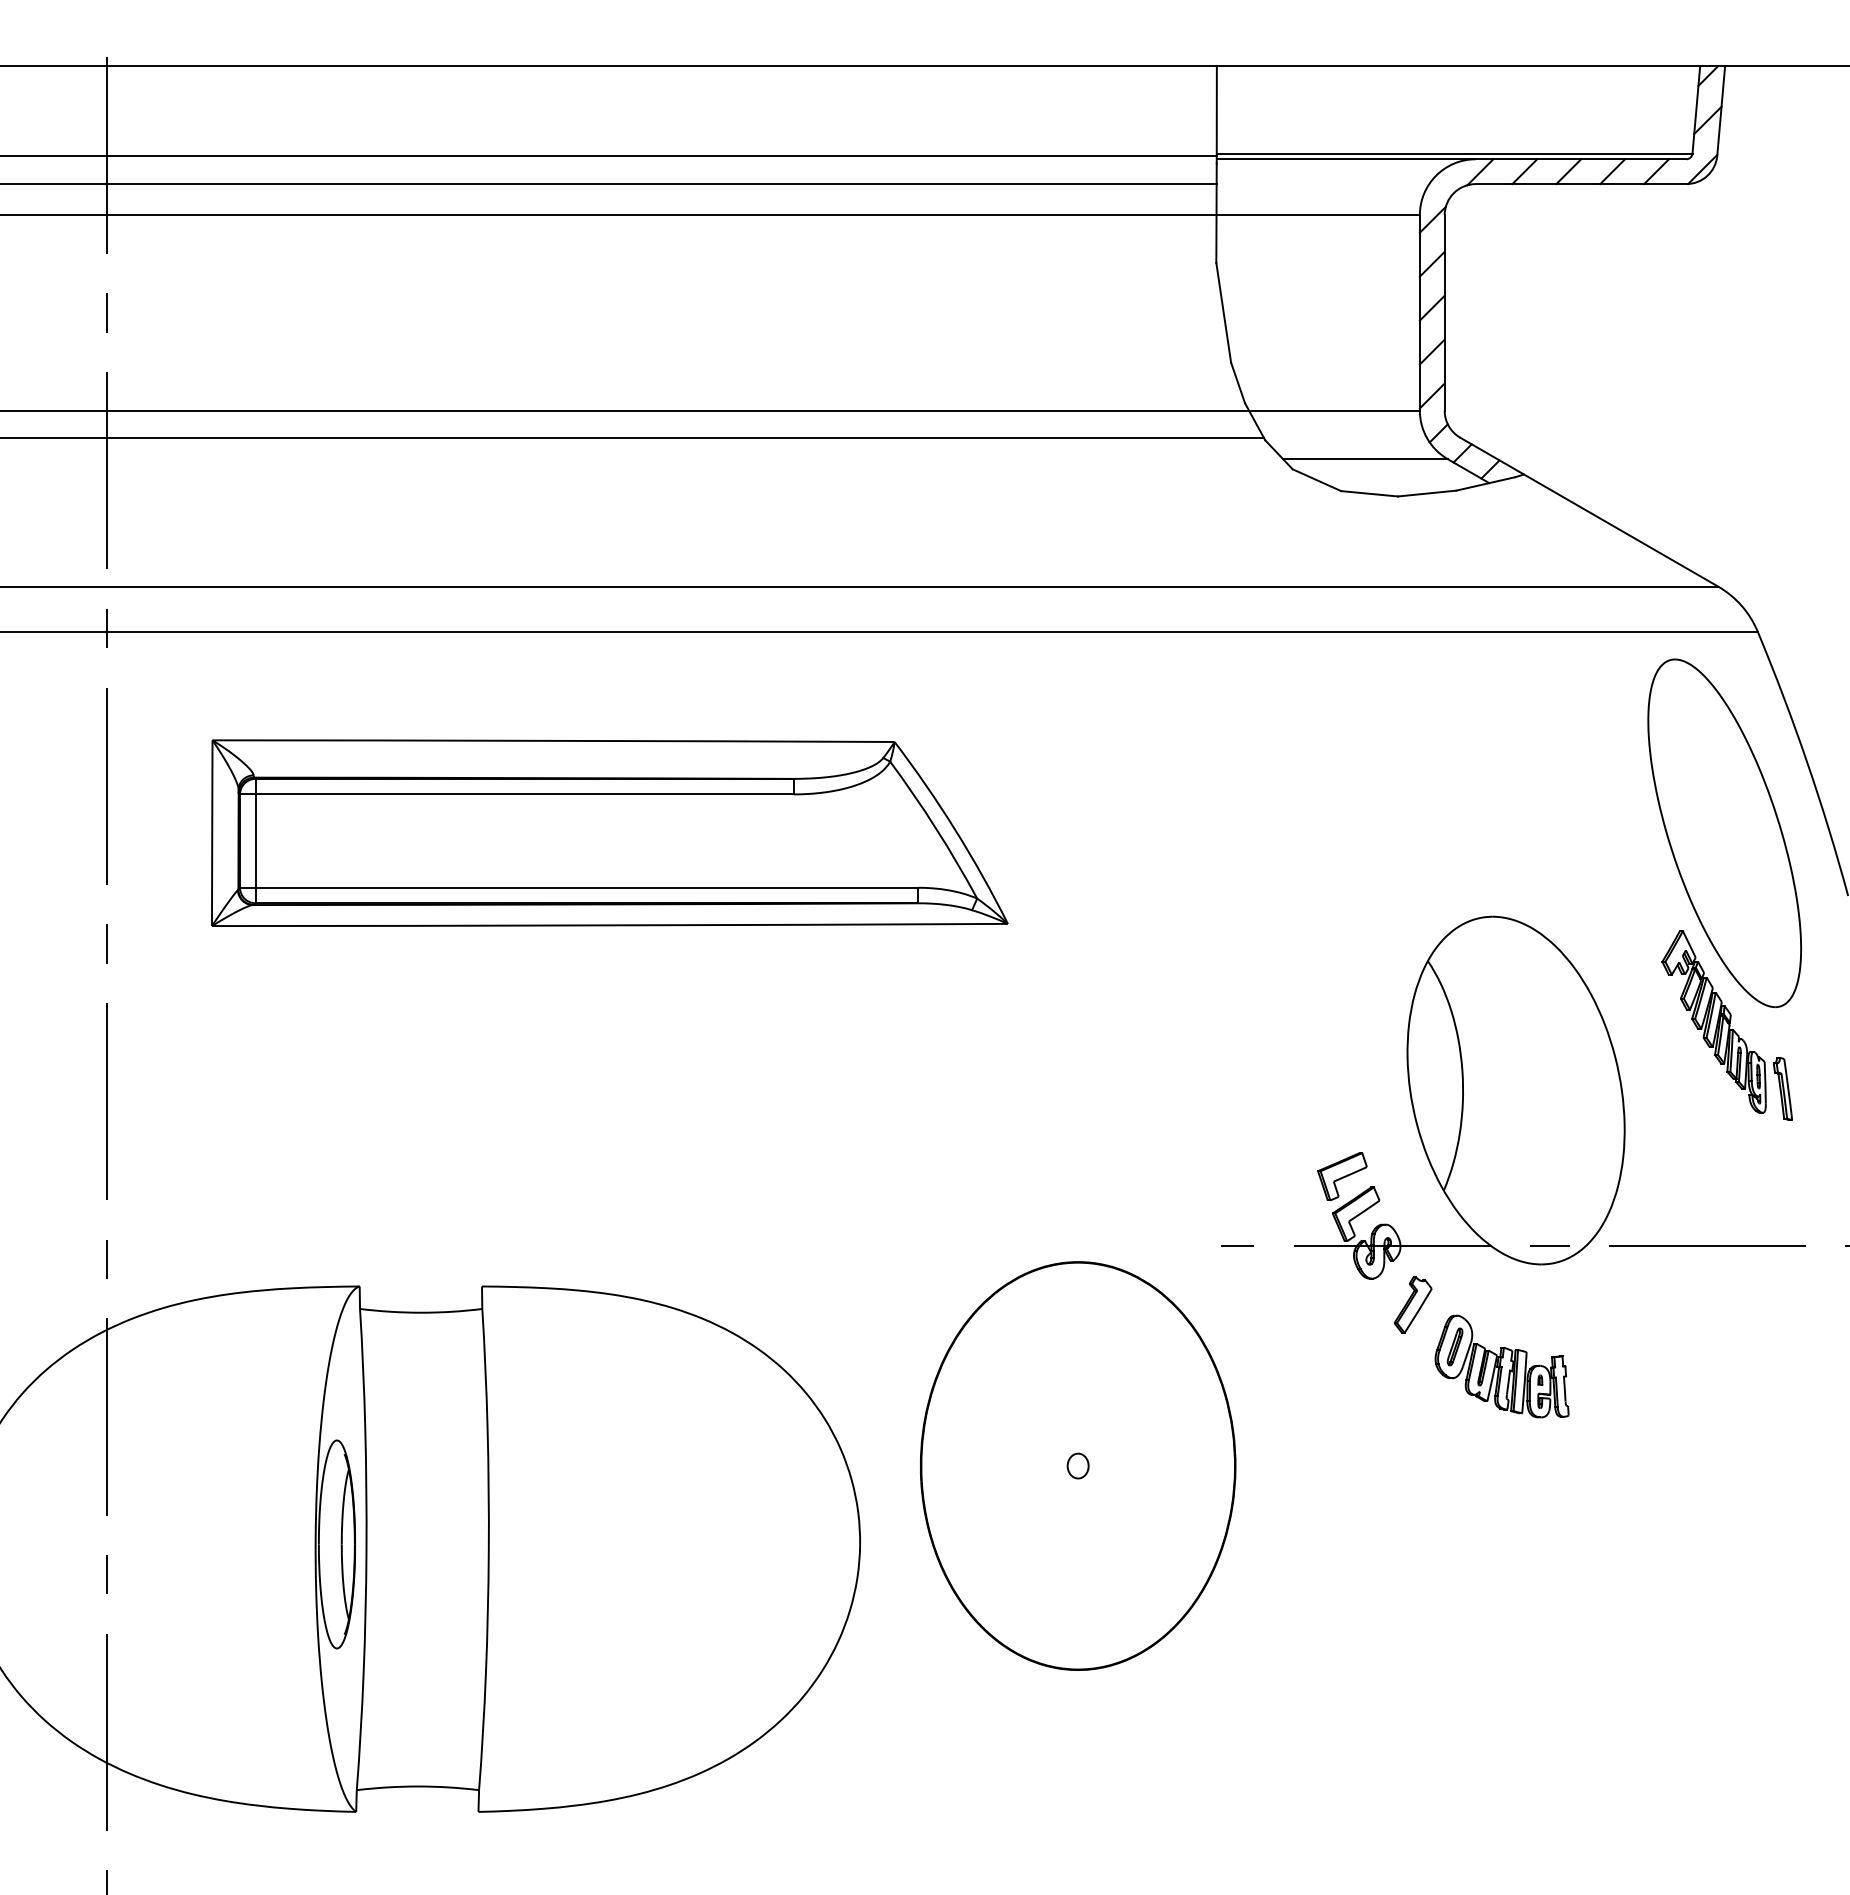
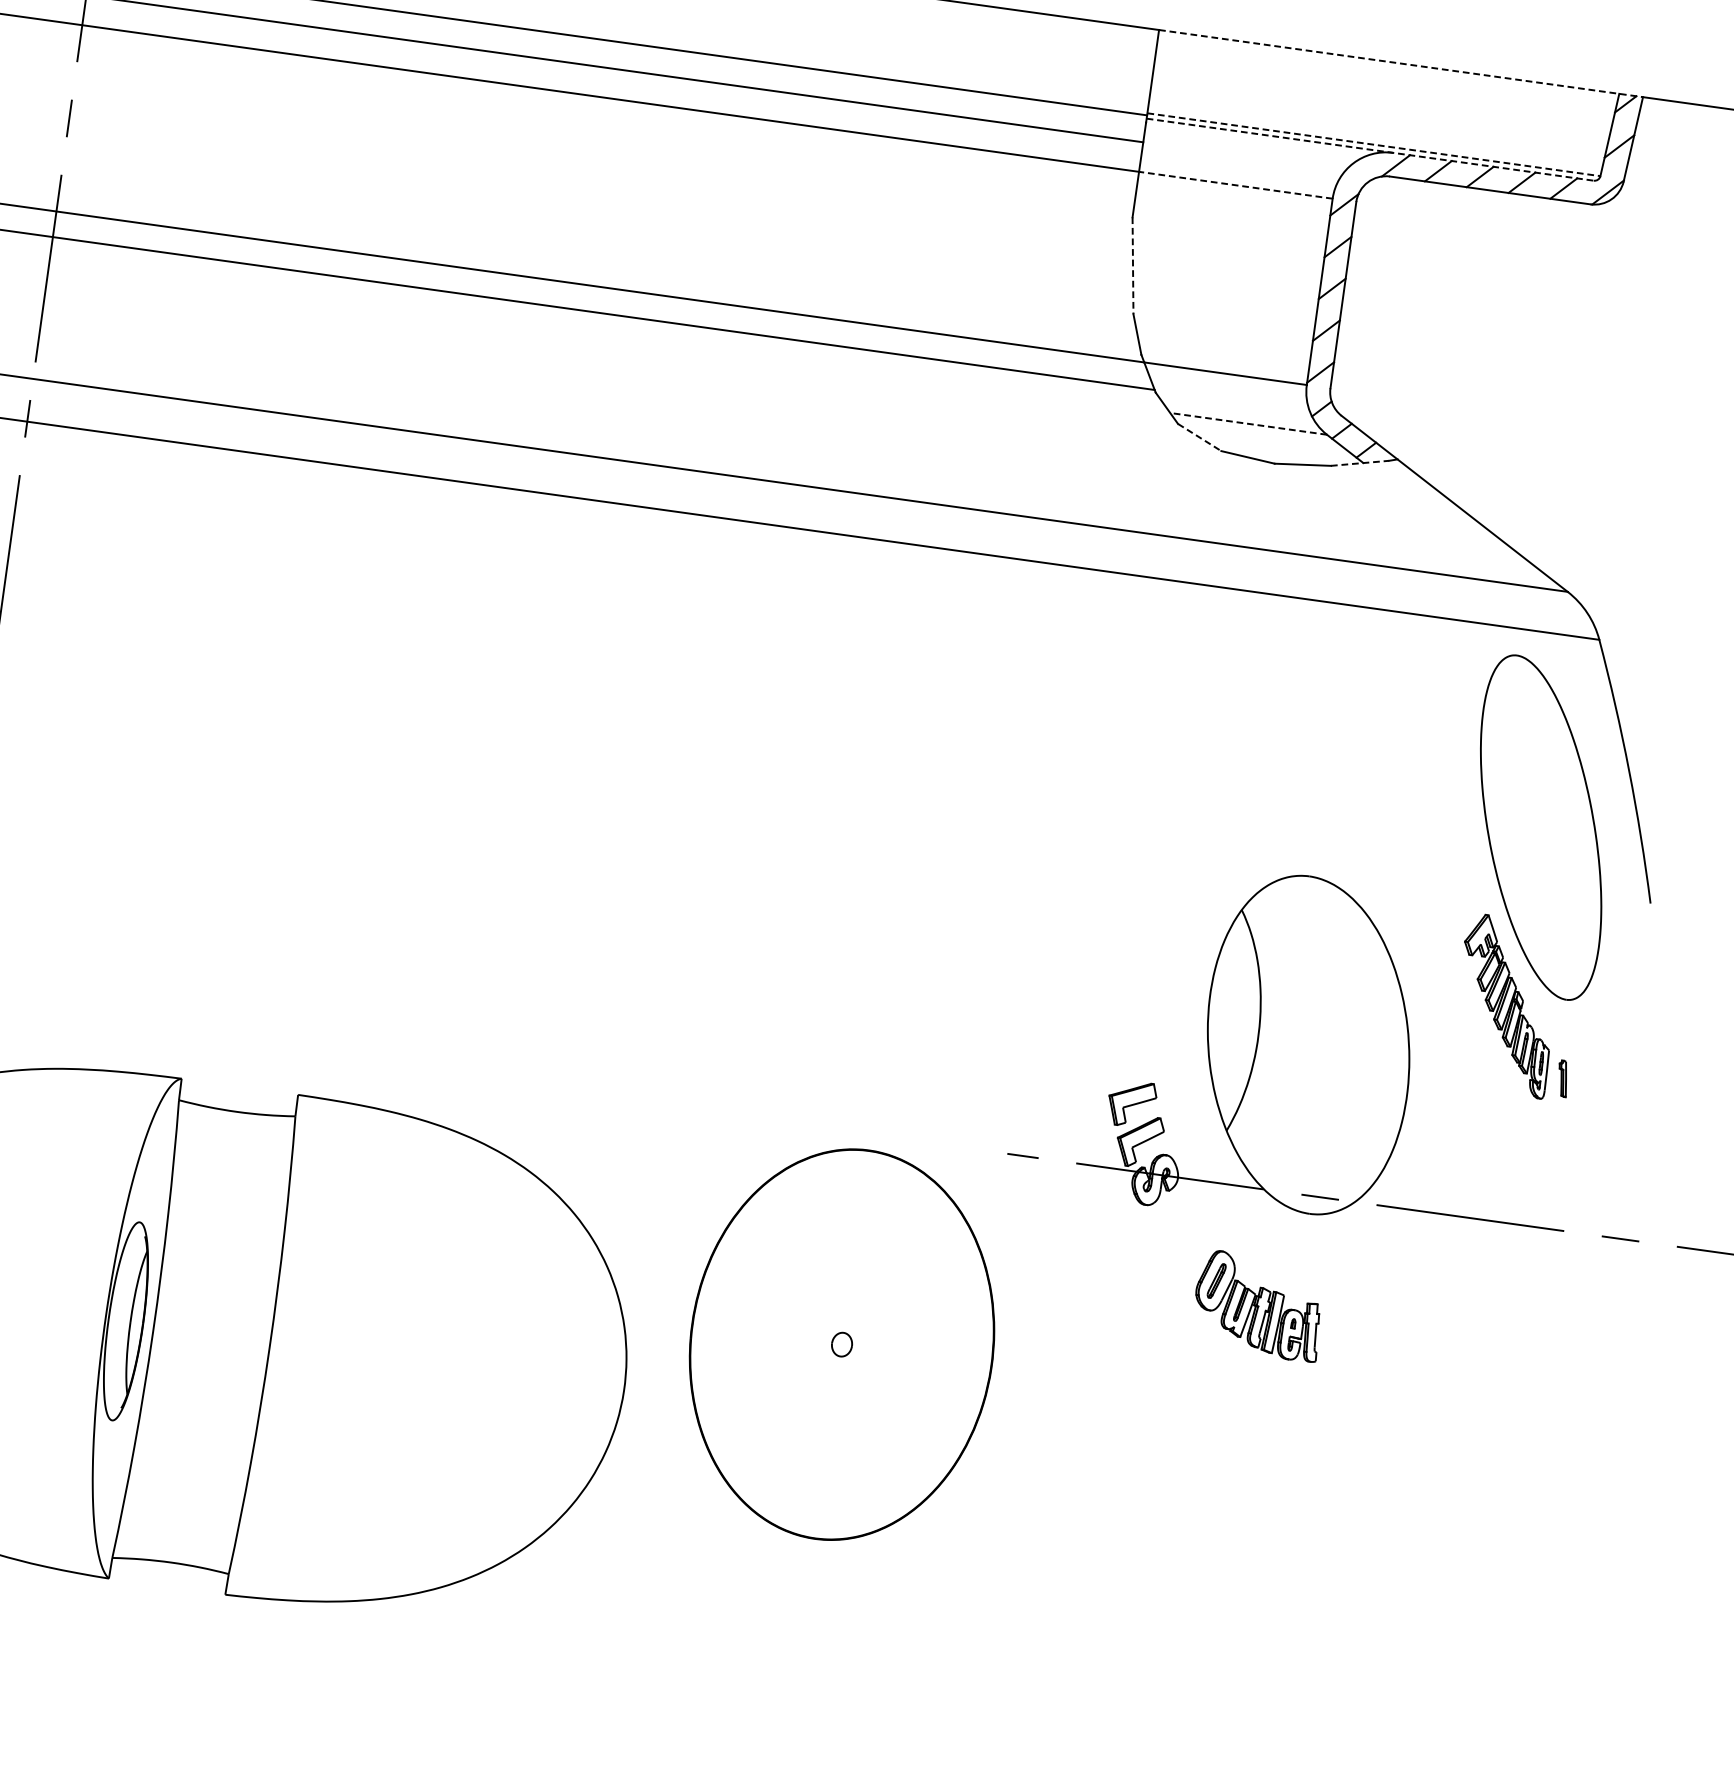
line: (1471, 66) -> (1401, 63), solid -> dashed
line: (1454, 153) -> (1373, 144), solid -> dashed
line: (1451, 159) -> (1370, 149), solid -> dashed
line: (1318, 215) -> (1236, 185), solid -> dashed
line: (1223, 313) -> (1132, 266), solid -> dashed
line: (1364, 459) -> (1247, 424), solid -> dashed
line: (1316, 480) -> (1199, 437), solid -> dashed
line: (1486, 483) -> (1360, 463), solid -> dashed
part: (609, 832) -> (479, 679), removed
part: (1782, 1088) -> (1562, 1078), size x0.6
part: (1413, 1304) -> (1182, 1235), removed

